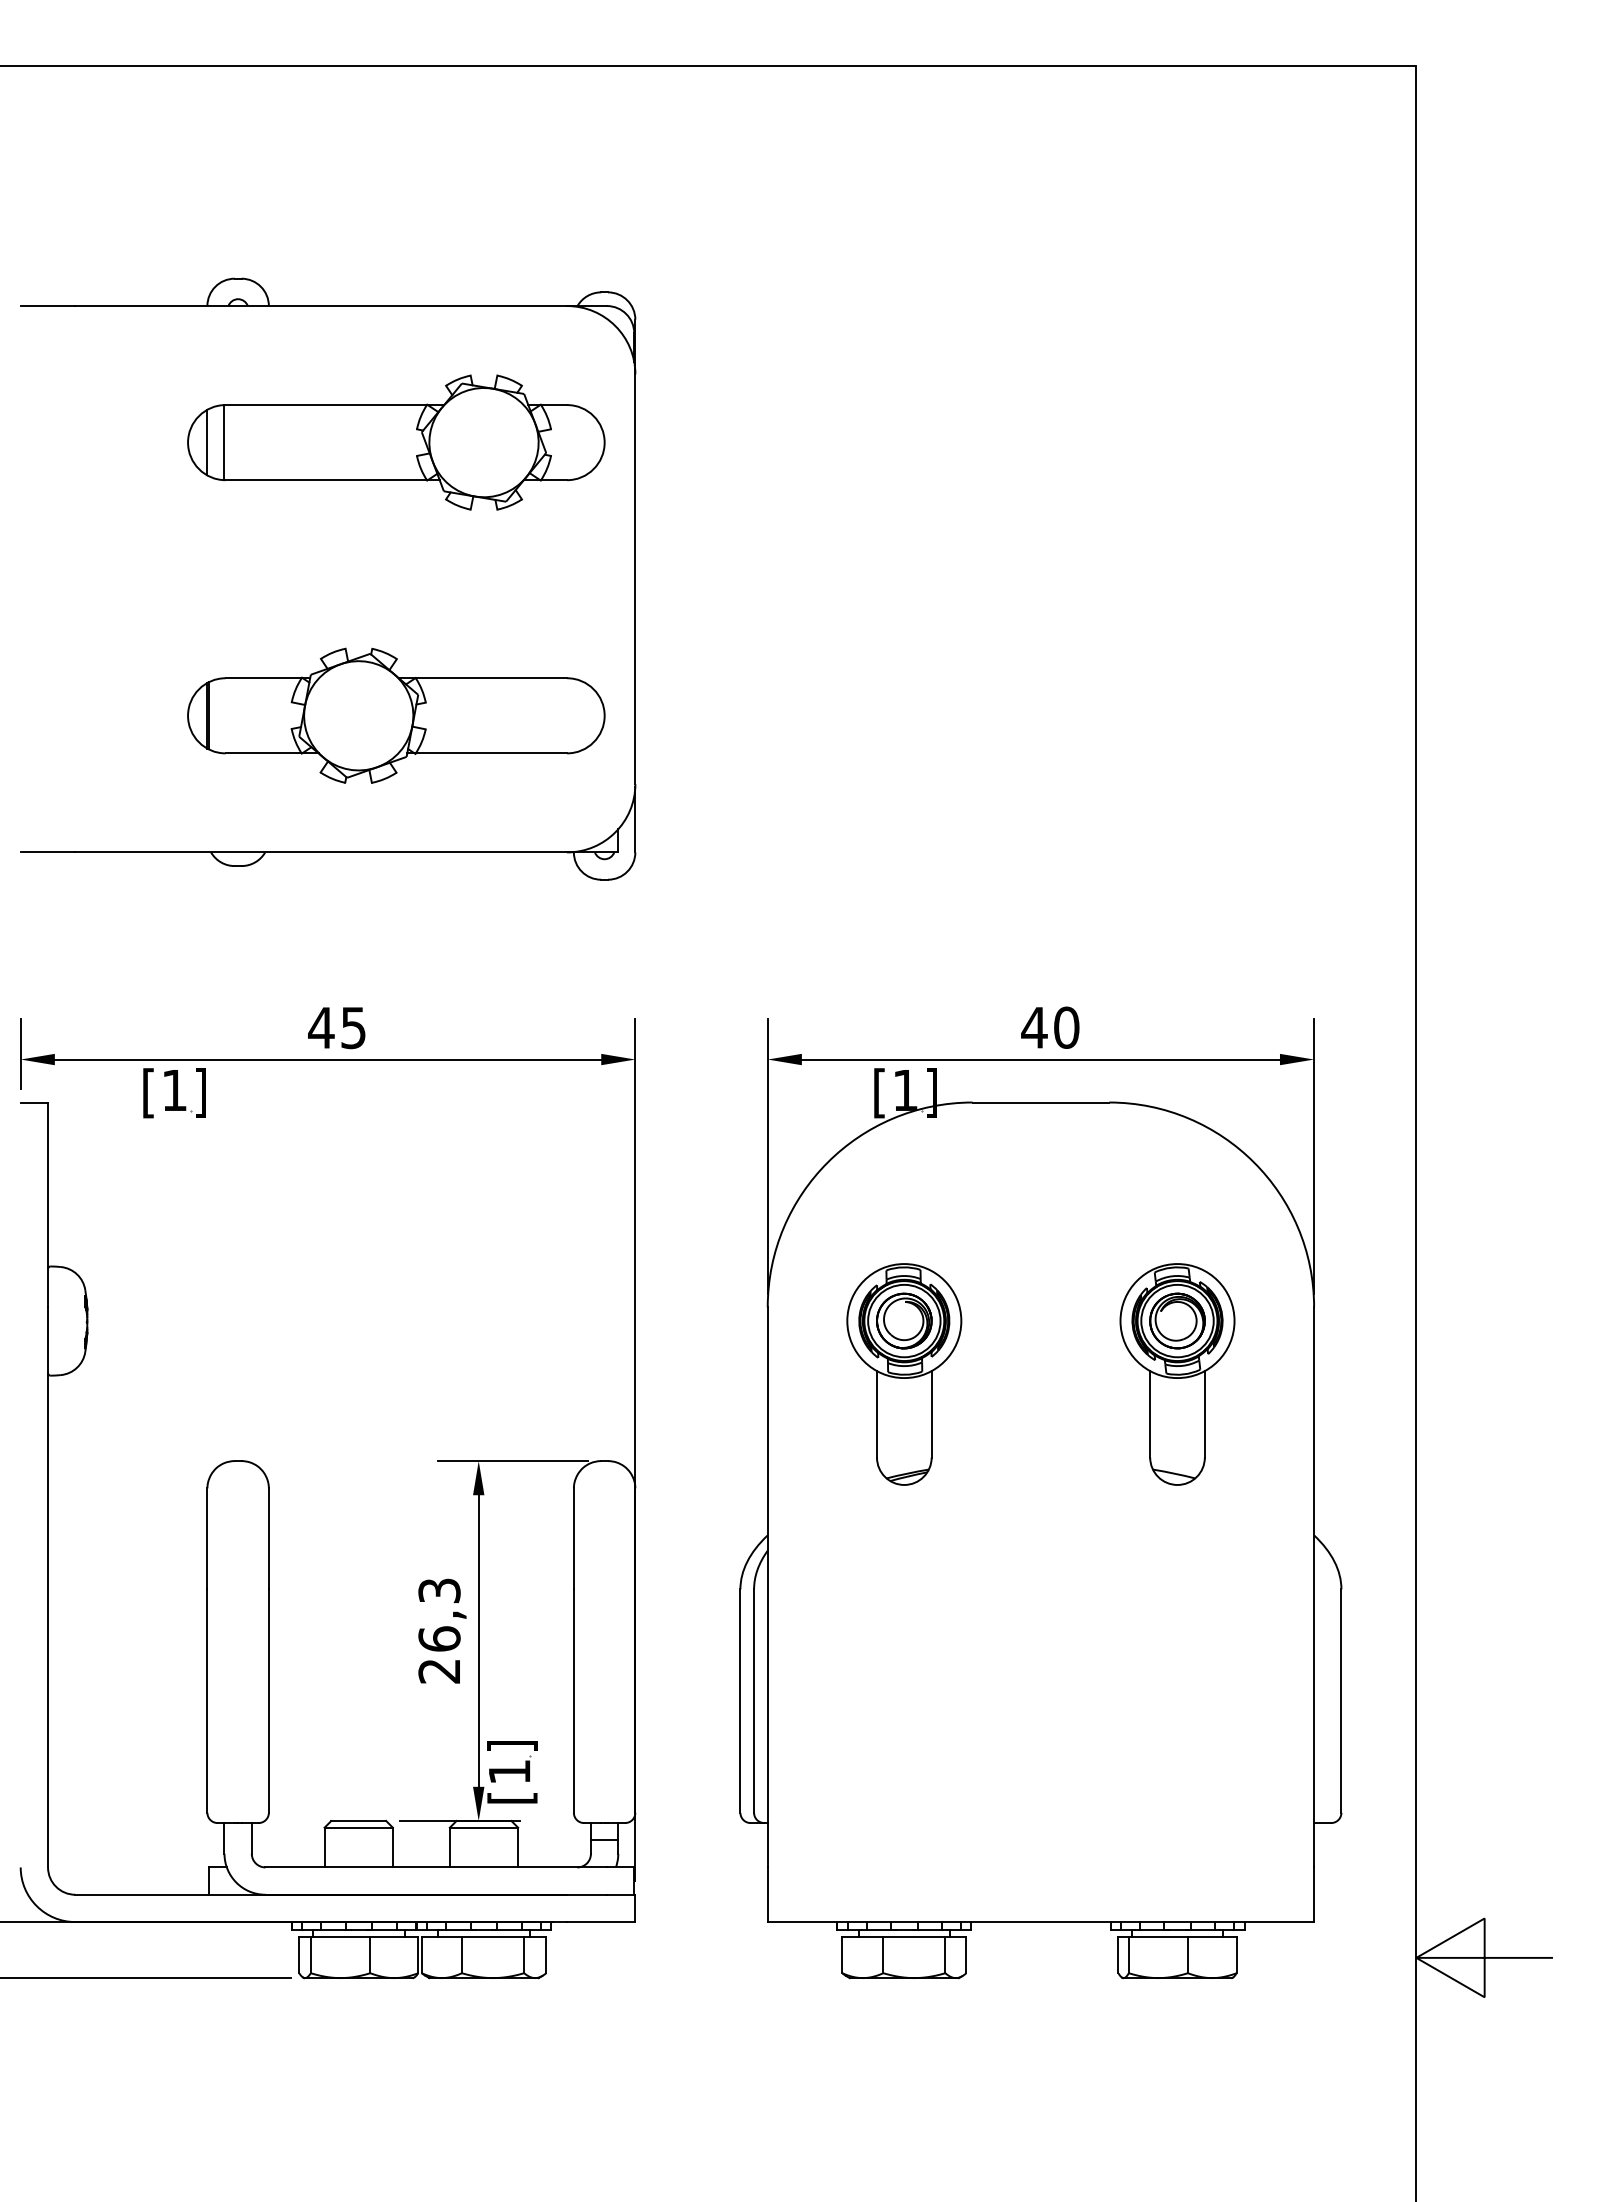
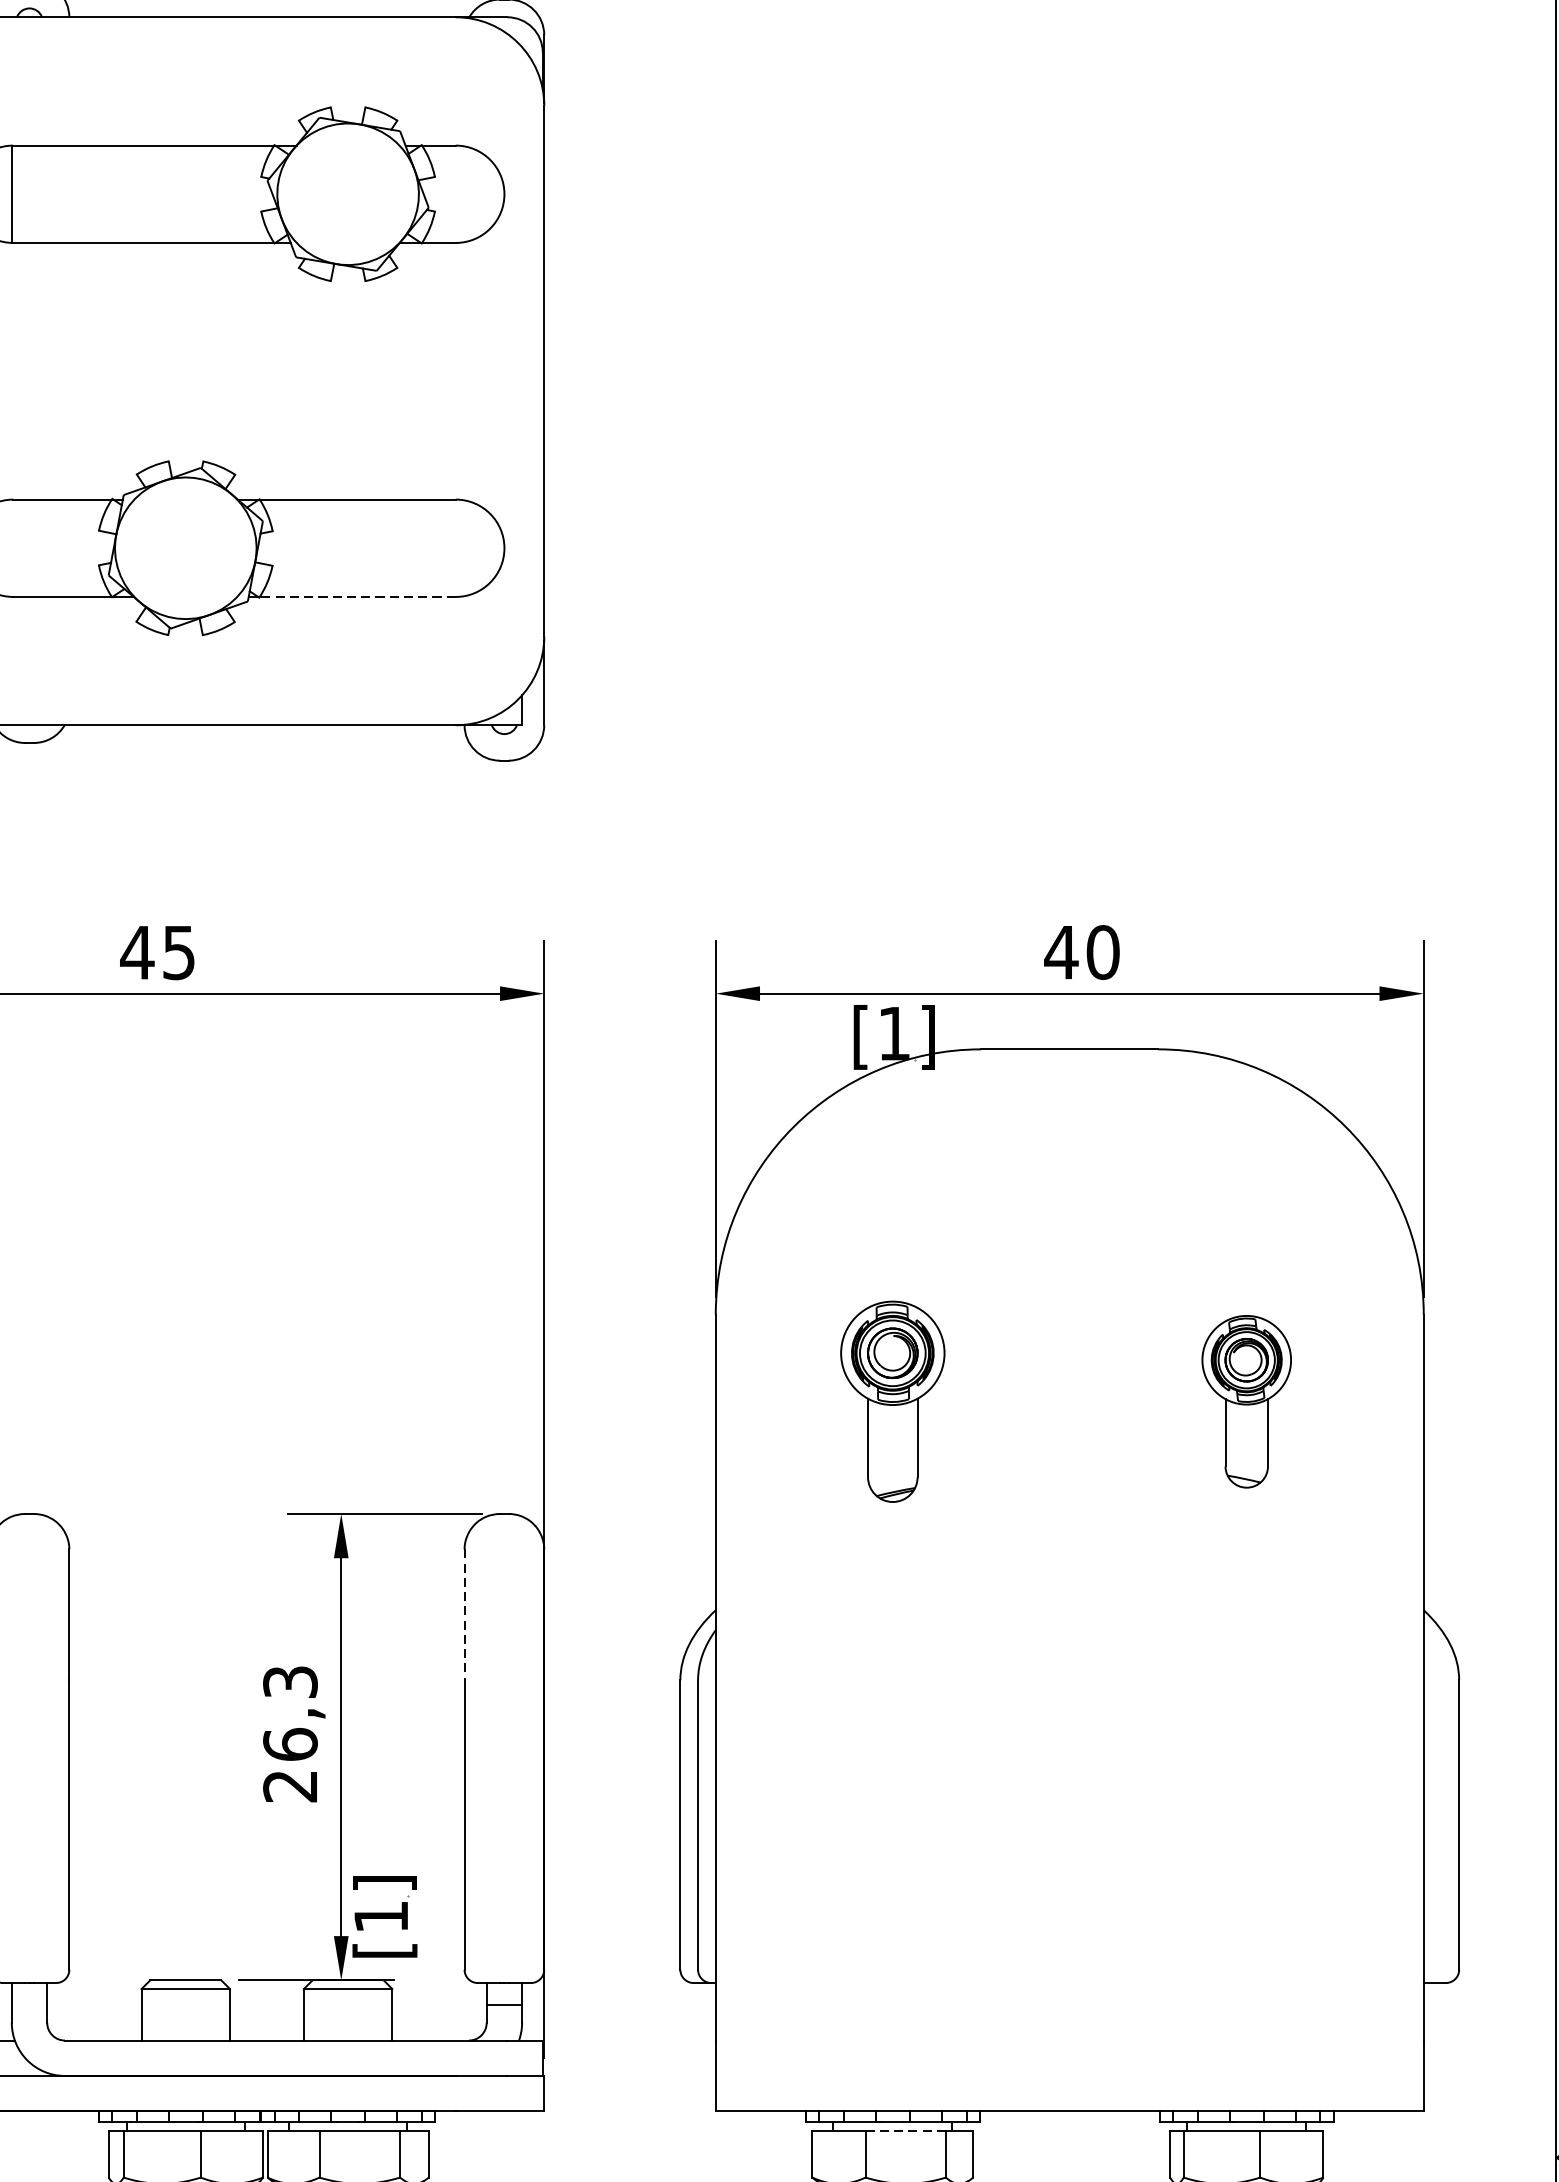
line: (491, 753) -> (357, 597), solid -> dashed
part: (904, 1374) -> (892, 1401), size x0.7
part: (1177, 1374) -> (1246, 1401), size x0.6
line: (573, 1538) -> (464, 1614), solid -> dashed
line: (914, 1937) -> (905, 2131), solid -> dashed

